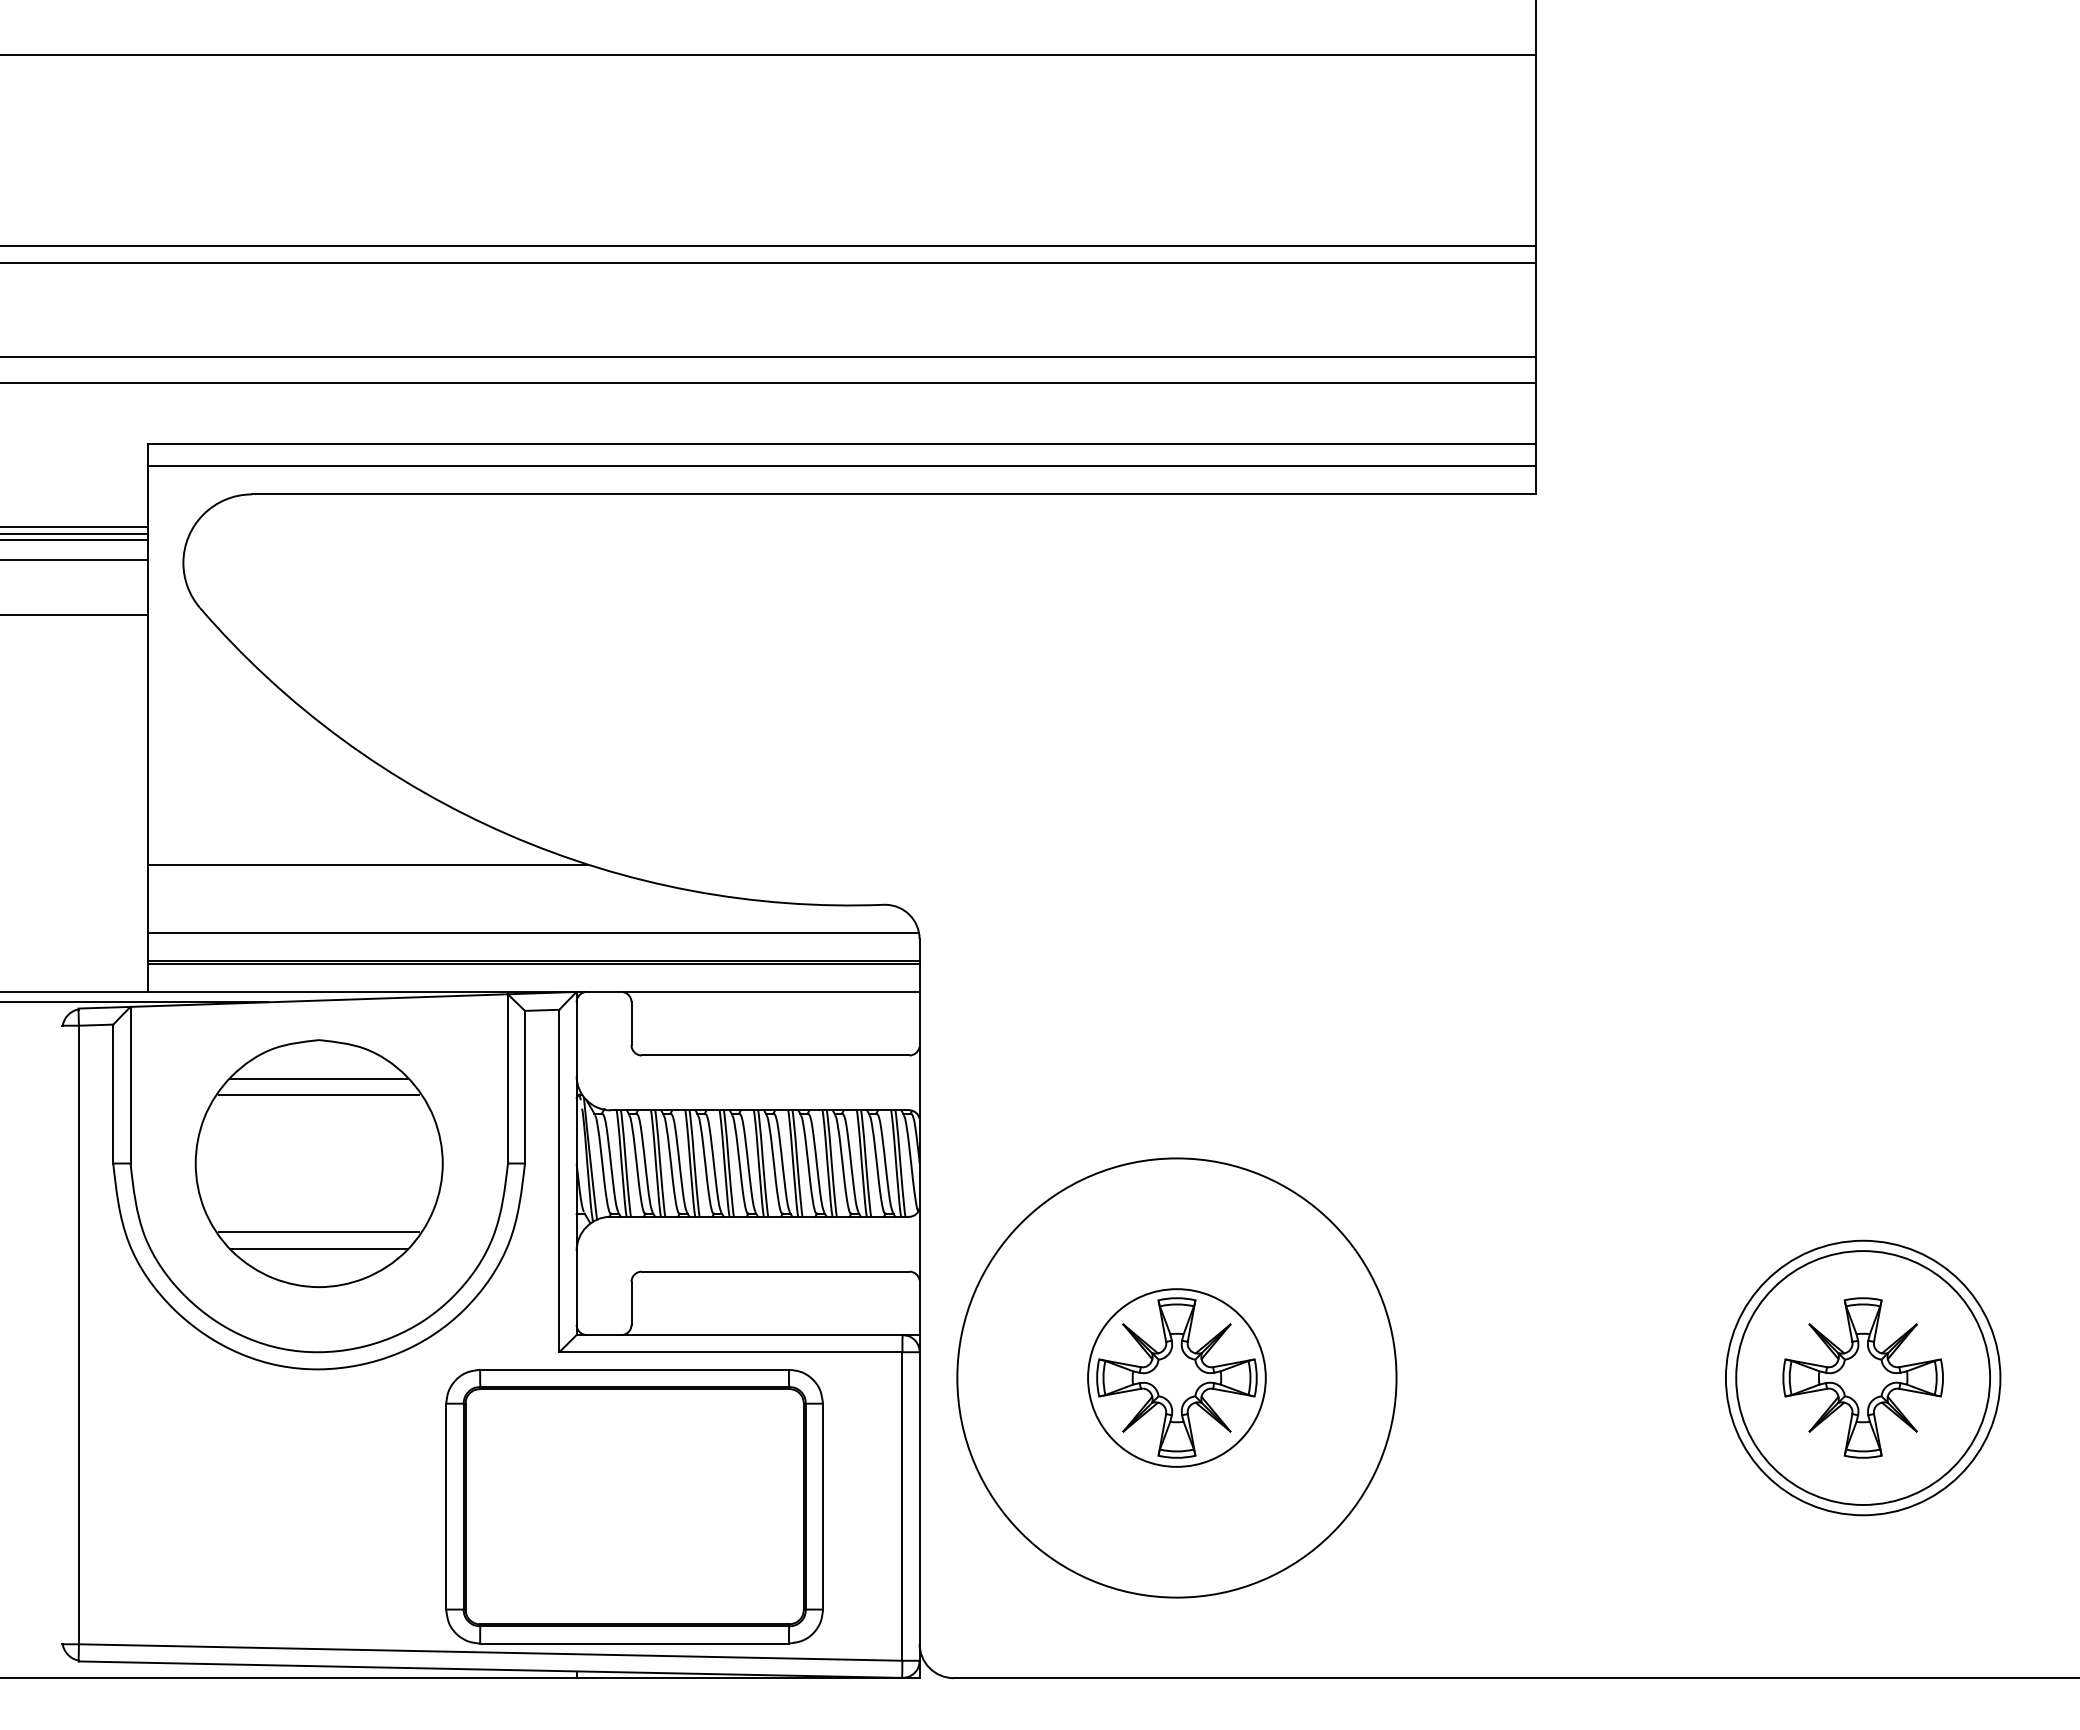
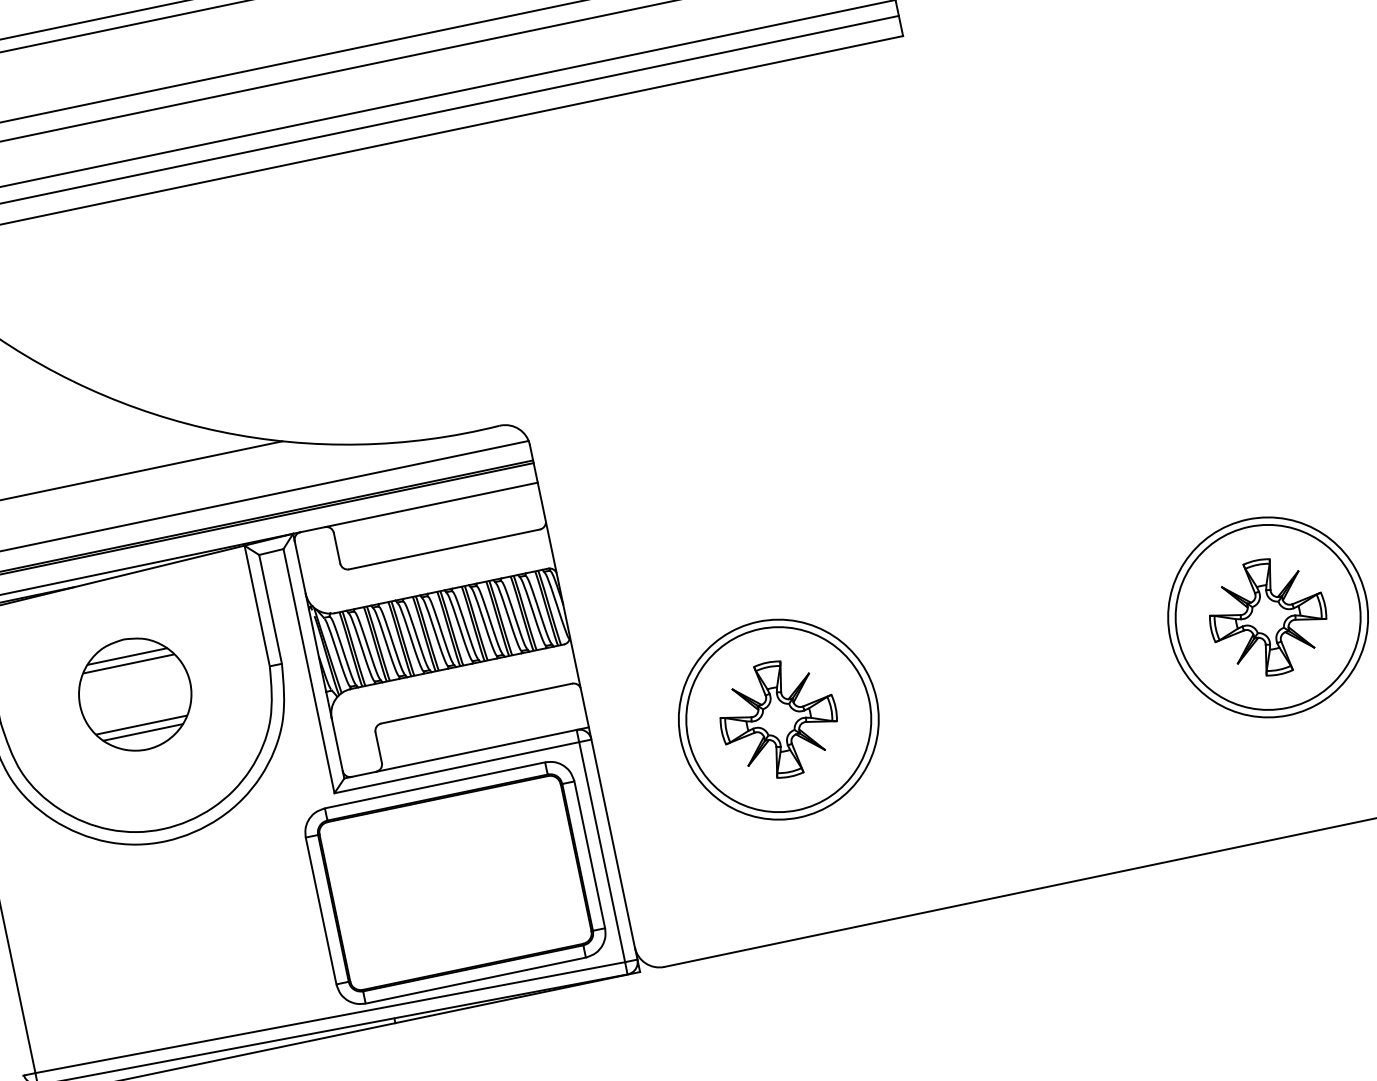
part: (319, 1163) -> (135, 694), size x0.62
circle: (1176, 1377) -> (778, 719), size x0.62
circle: (1176, 1377) -> (778, 719), size x1.43
part: (634, 1506) -> (455, 882), moved

